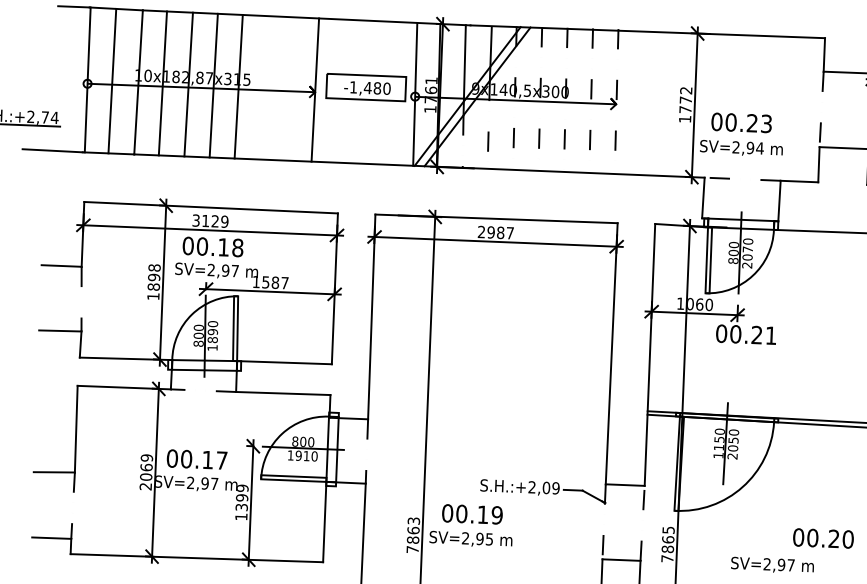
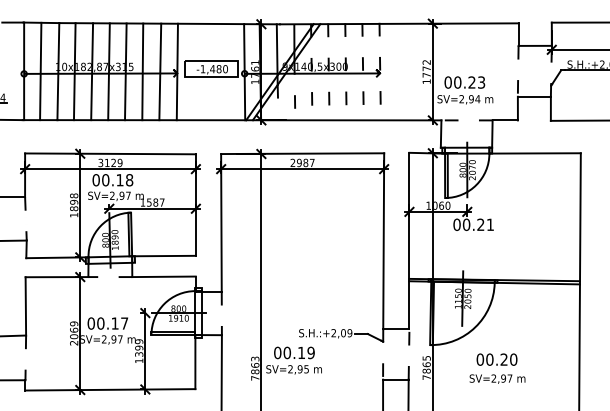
line: (263, 87) -> (142, 71), added
line: (290, 88) -> (160, 71), added
text: (822, 538) -> (496, 359), moved

